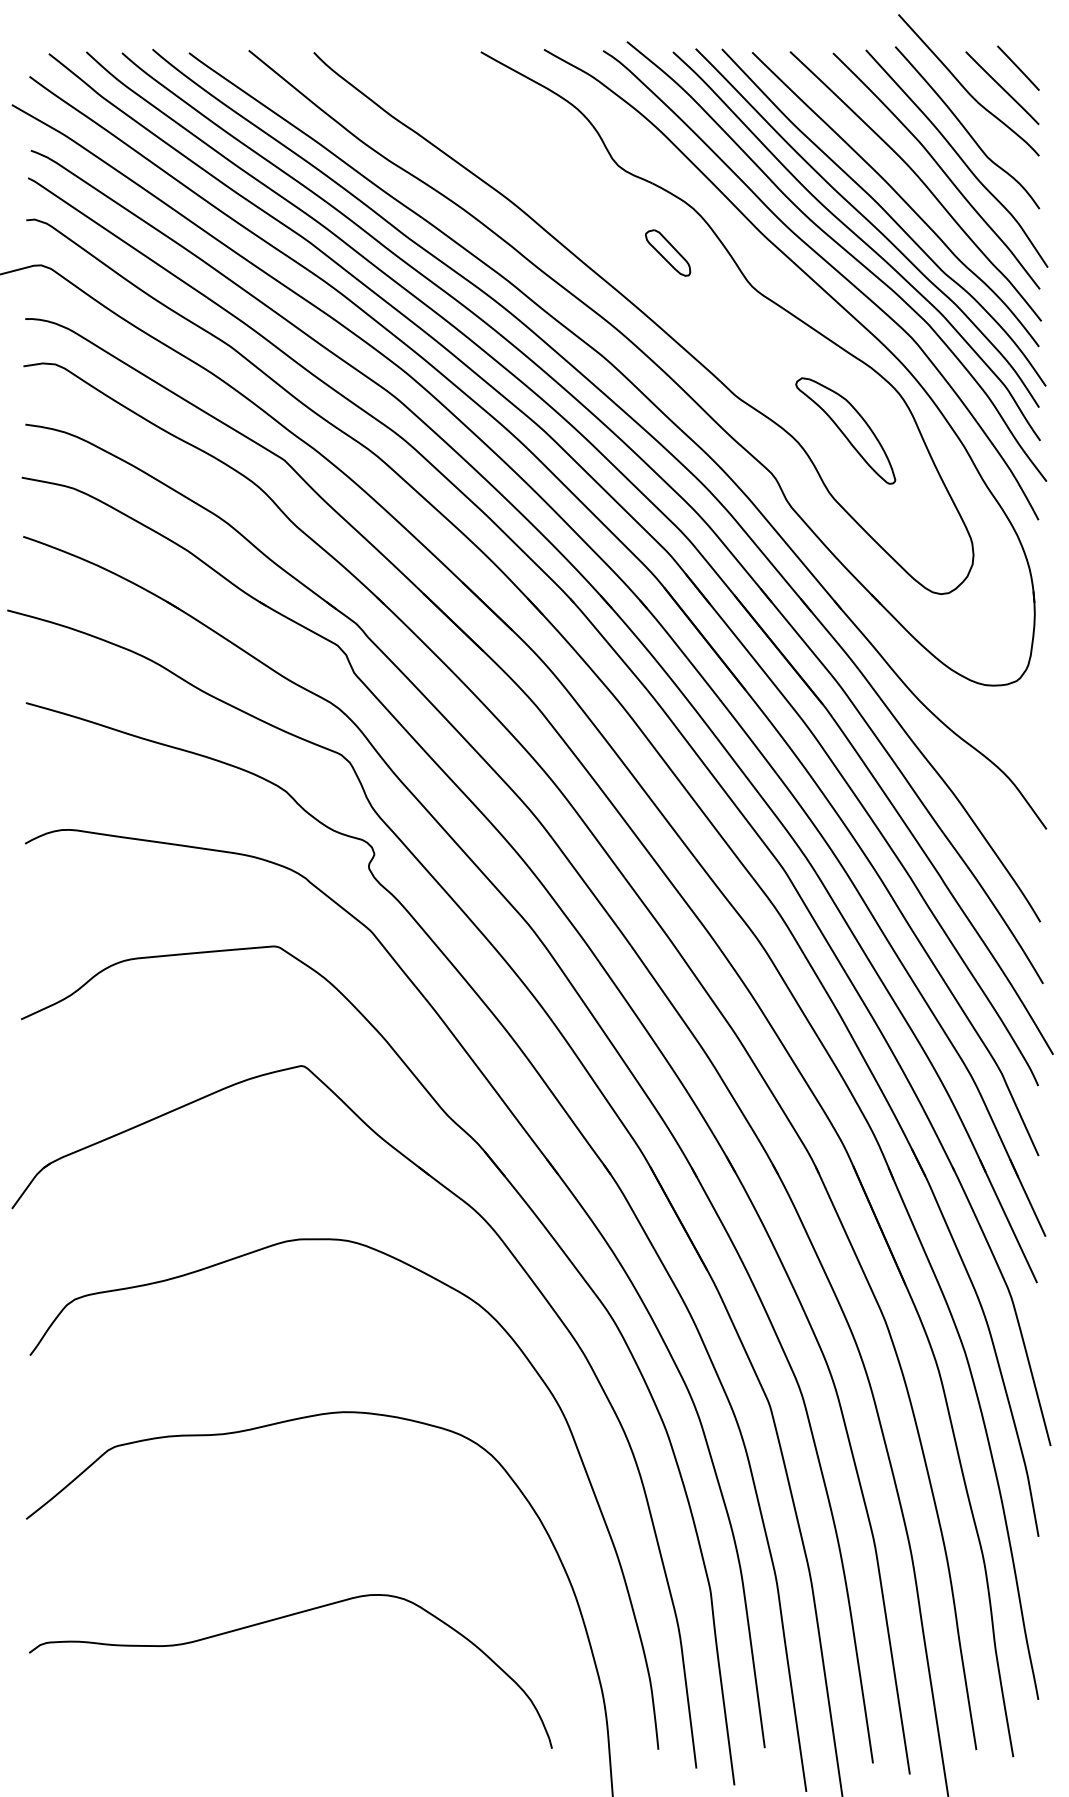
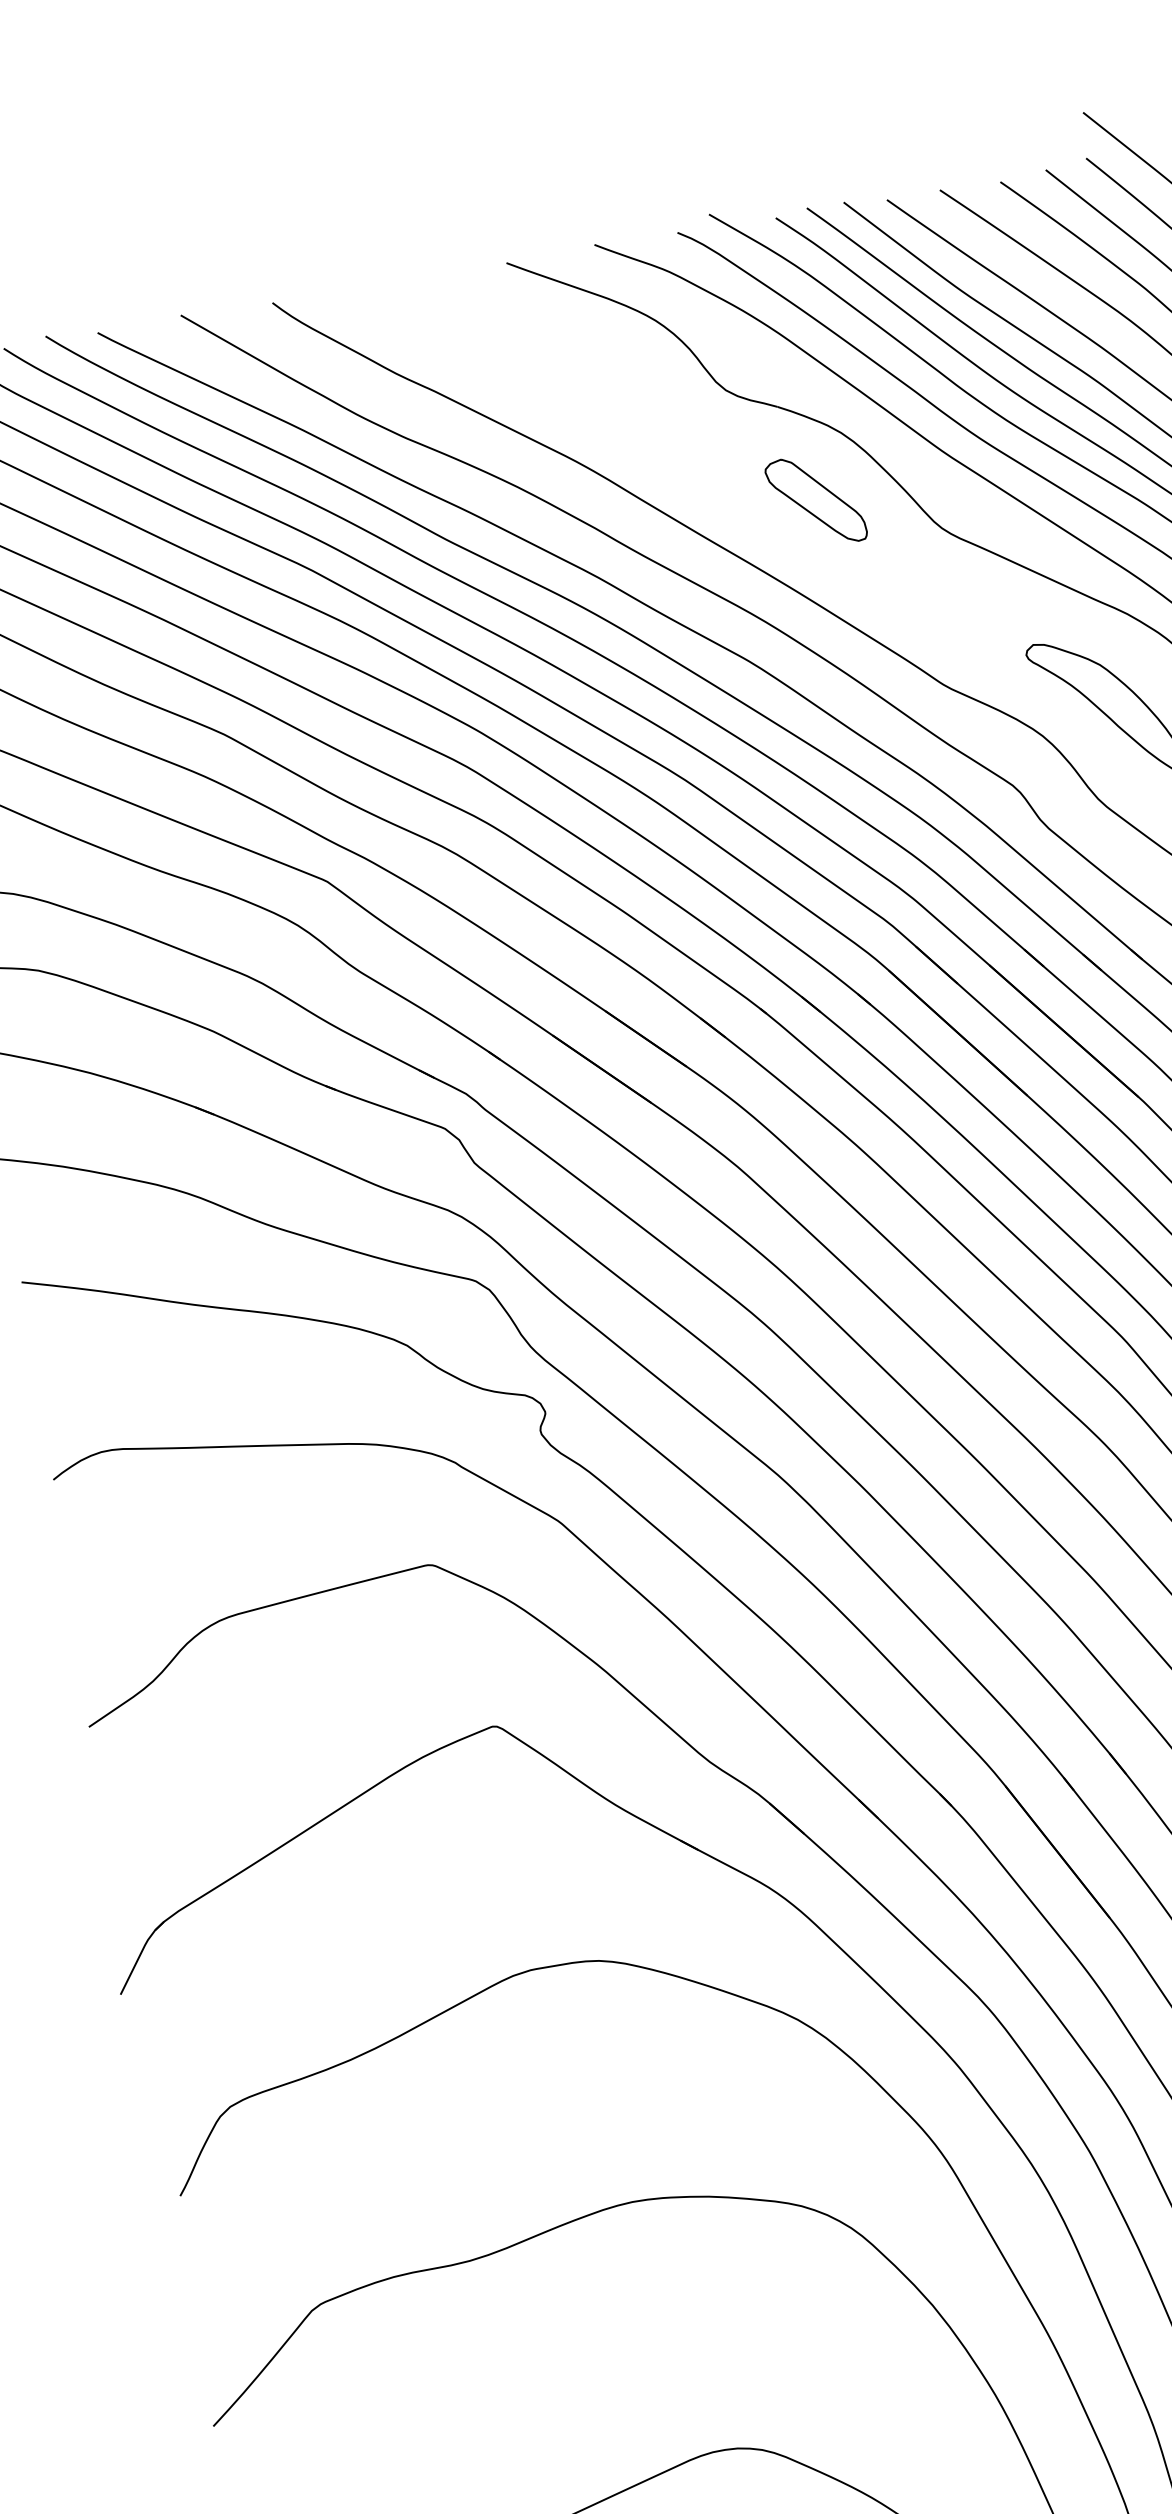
part: (667, 252) -> (815, 500), size x1.43

